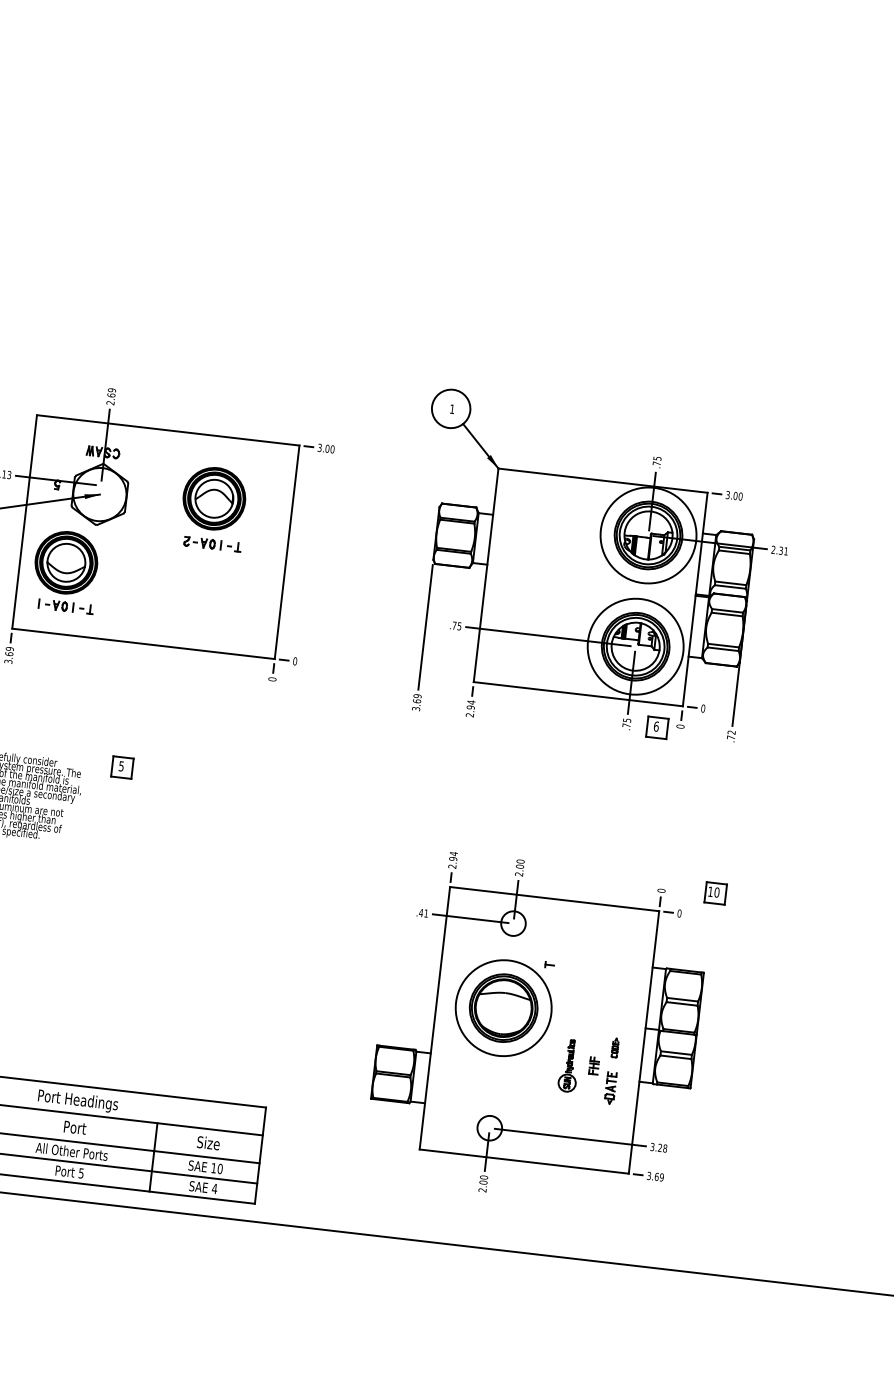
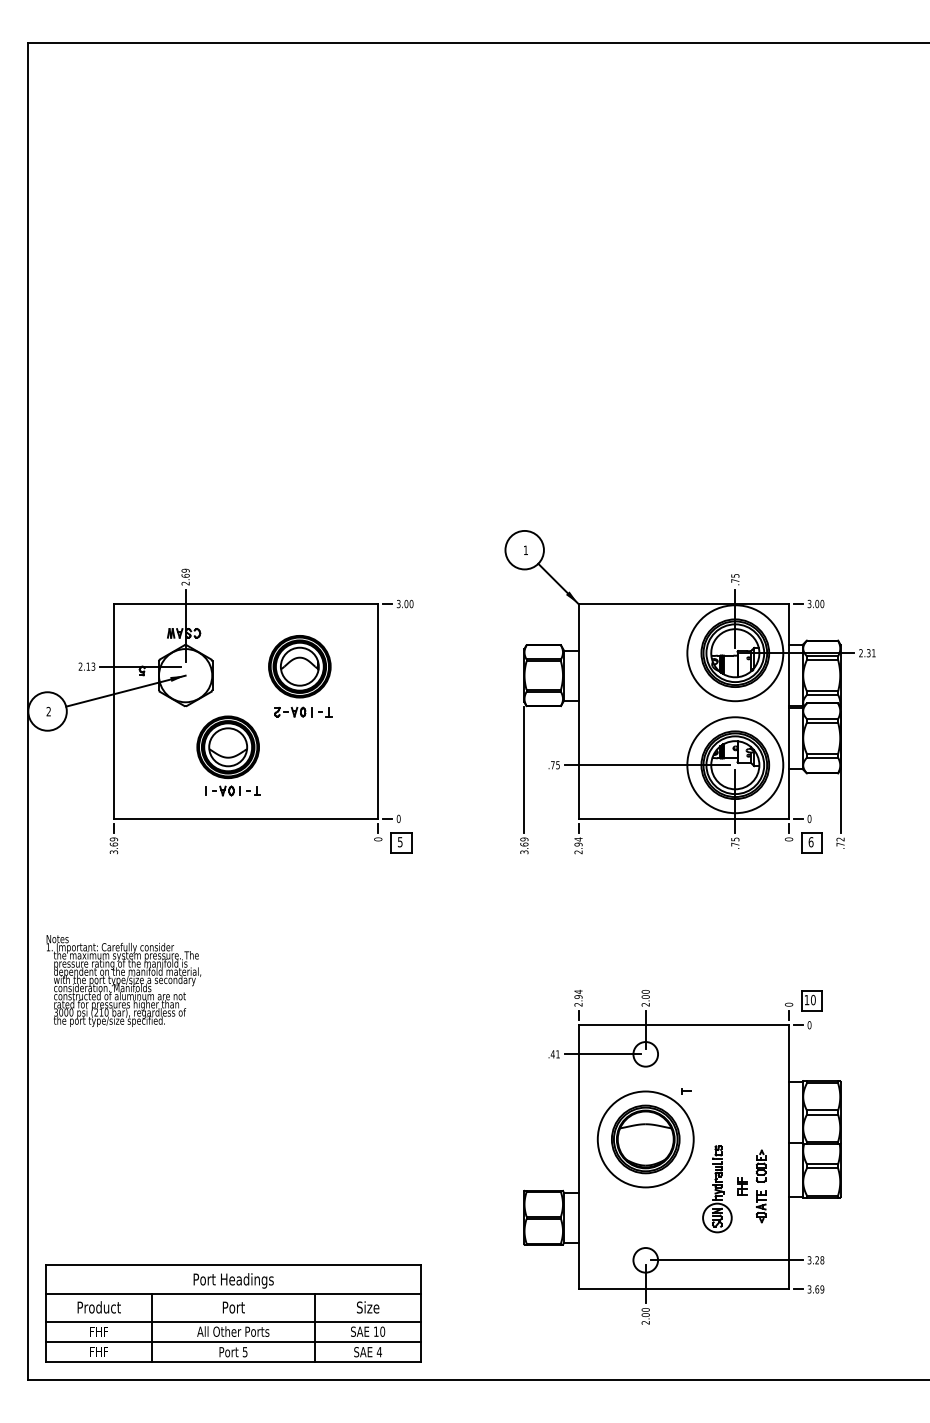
part: (65, 570) -> (228, 755), moved
part: (656, 726) -> (811, 842), moved
part: (122, 766) -> (401, 842), moved
part: (715, 892) -> (811, 1000), moved
part: (614, 1047) -> (760, 1165), size x1.67
part: (569, 1066) -> (717, 1189), size x1.67

